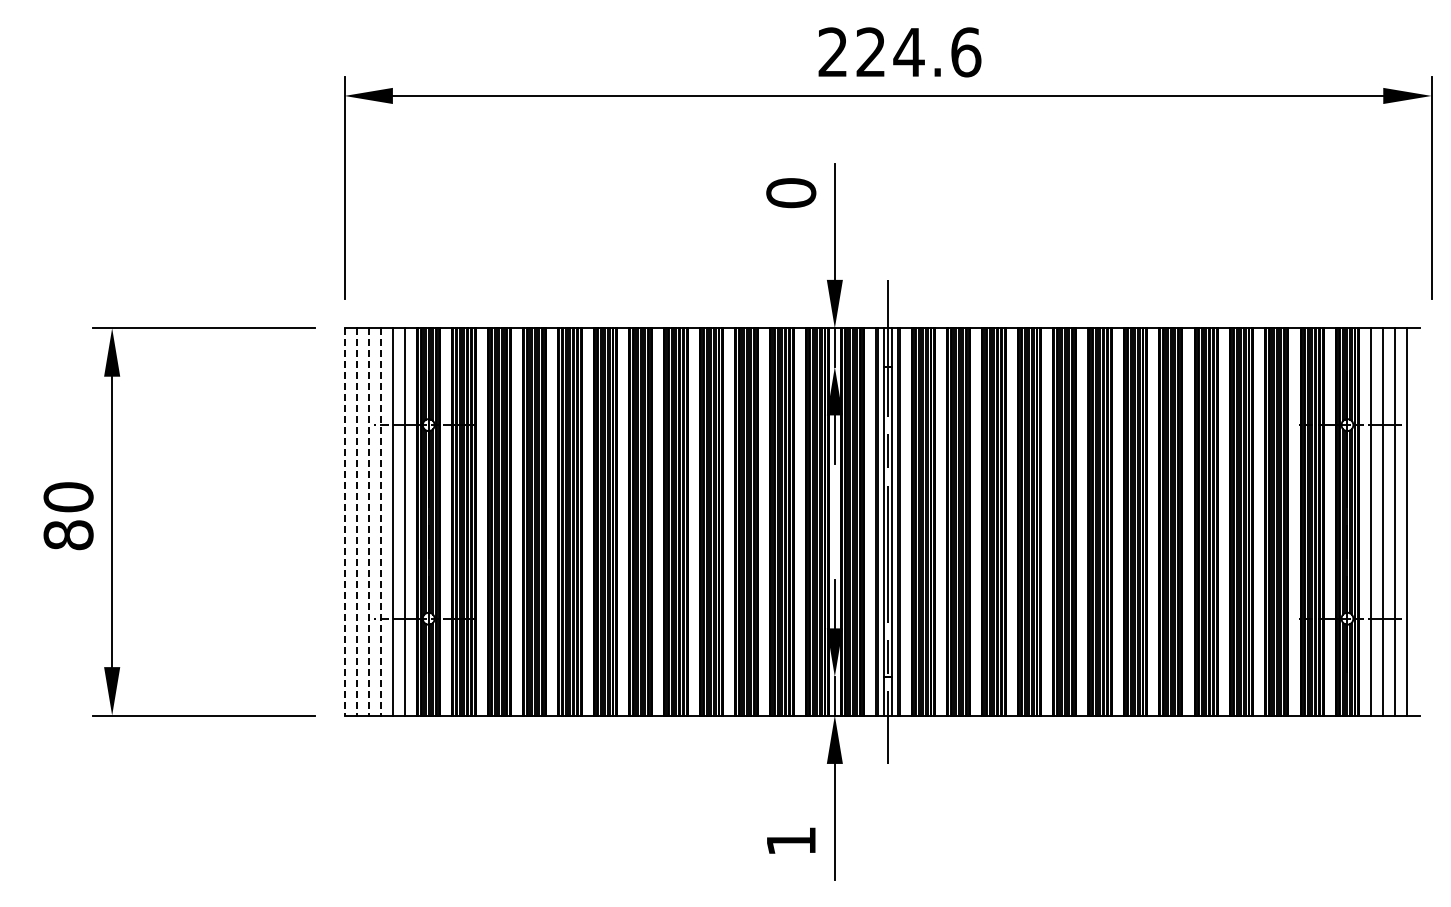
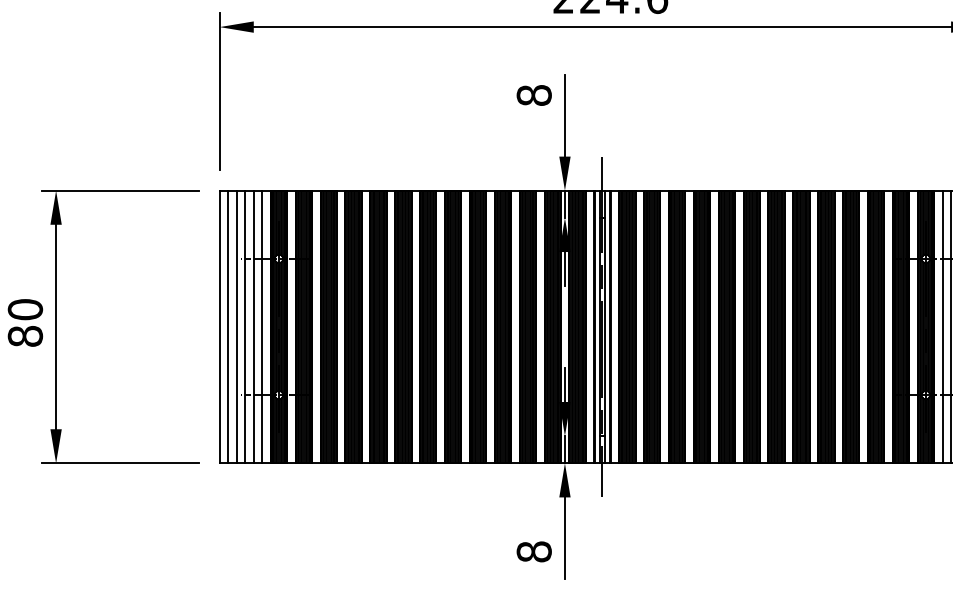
text: (791, 193) -> (534, 95), 0 -> 8
line: (344, 521) -> (219, 326), dashed -> solid
line: (356, 521) -> (228, 326), dashed -> solid
line: (368, 521) -> (236, 326), dashed -> solid
line: (380, 521) -> (245, 326), dashed -> solid
text: (791, 841) -> (534, 552), 1 -> 8

